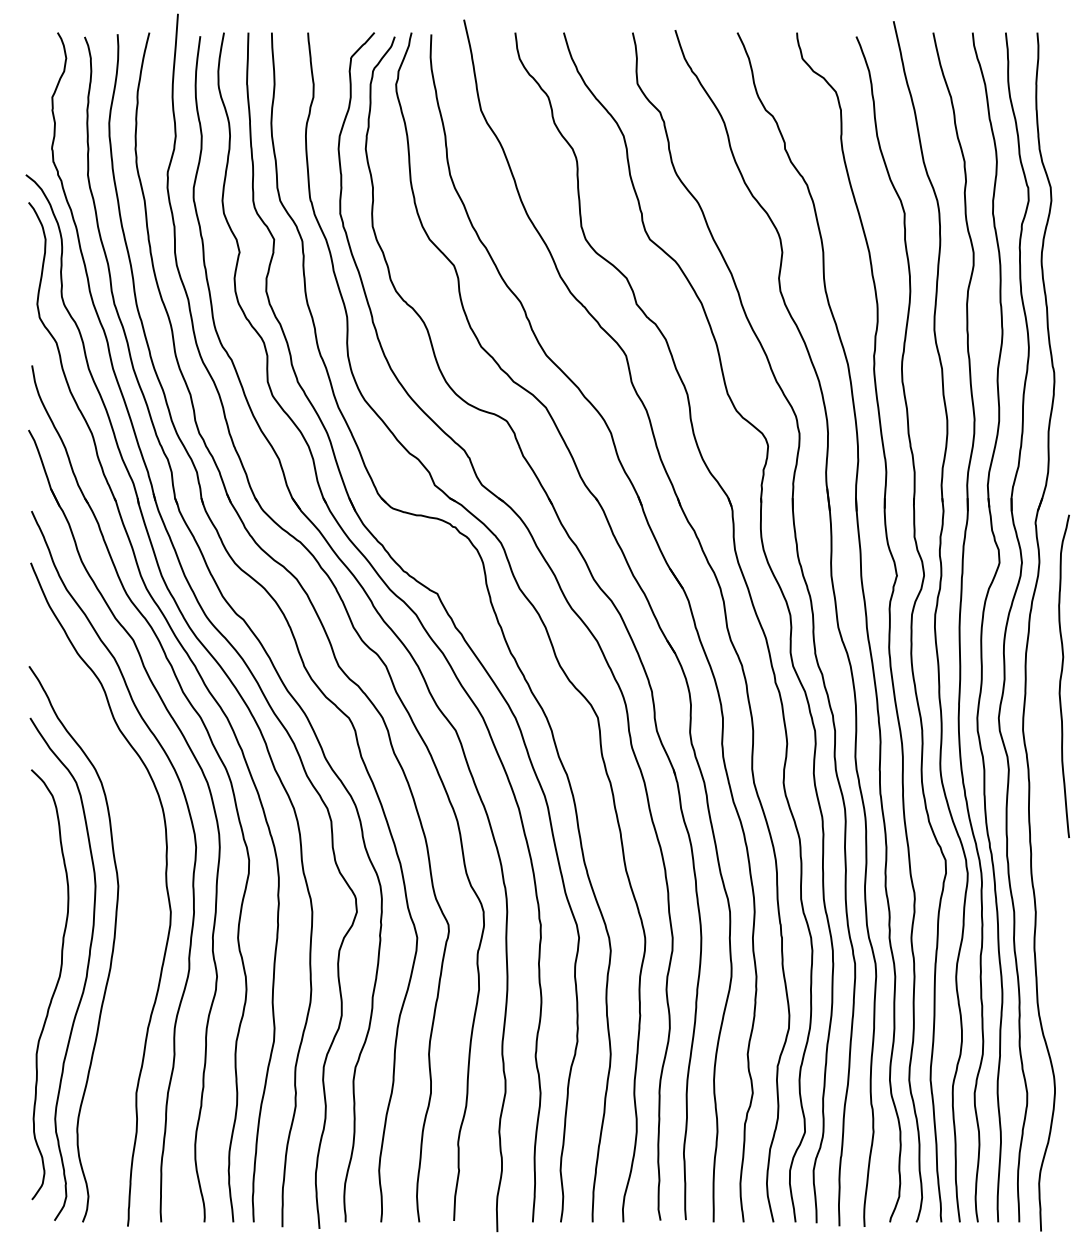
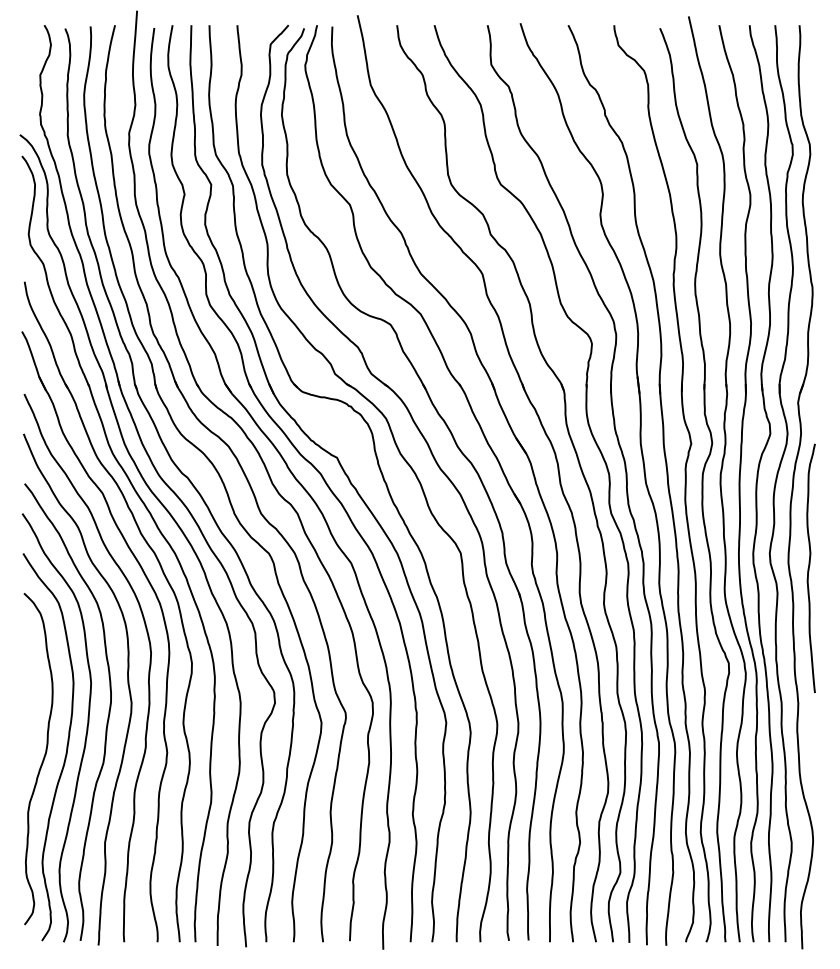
curve: (1062, 675) -> (809, 567), moved
curve: (139, 930) -> (107, 717), added

